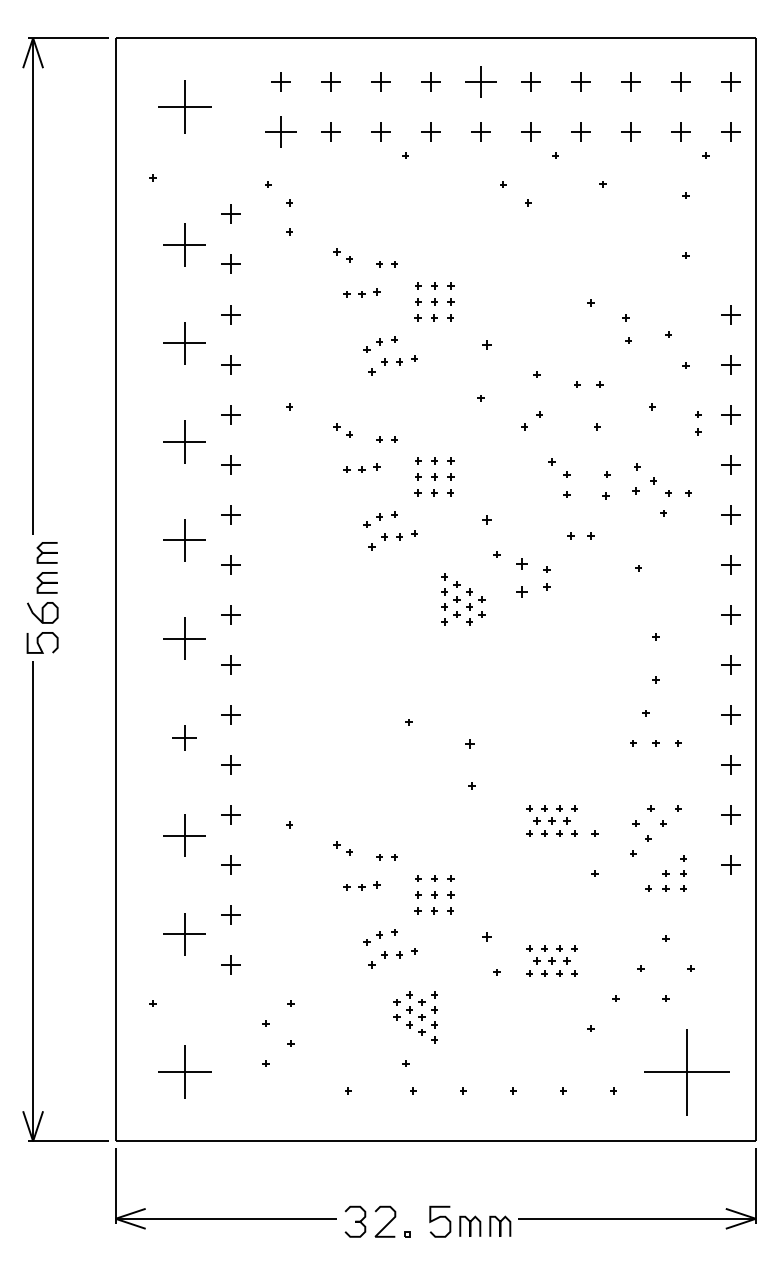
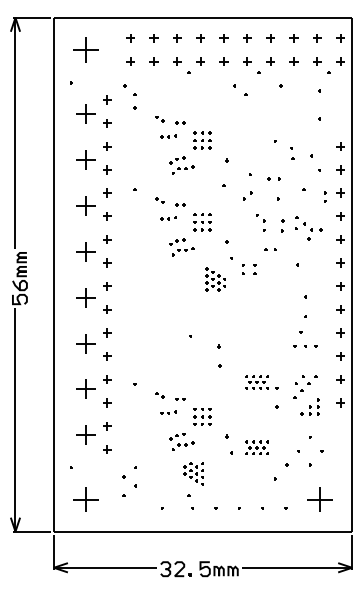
part: (479, 82) -> (223, 38), size x0.62
part: (280, 131) -> (130, 61), size x0.62
part: (522, 578) -> (243, 269), size x0.62
part: (183, 737) -> (85, 343), size x1.67
part: (685, 1072) -> (319, 499), size x0.62

